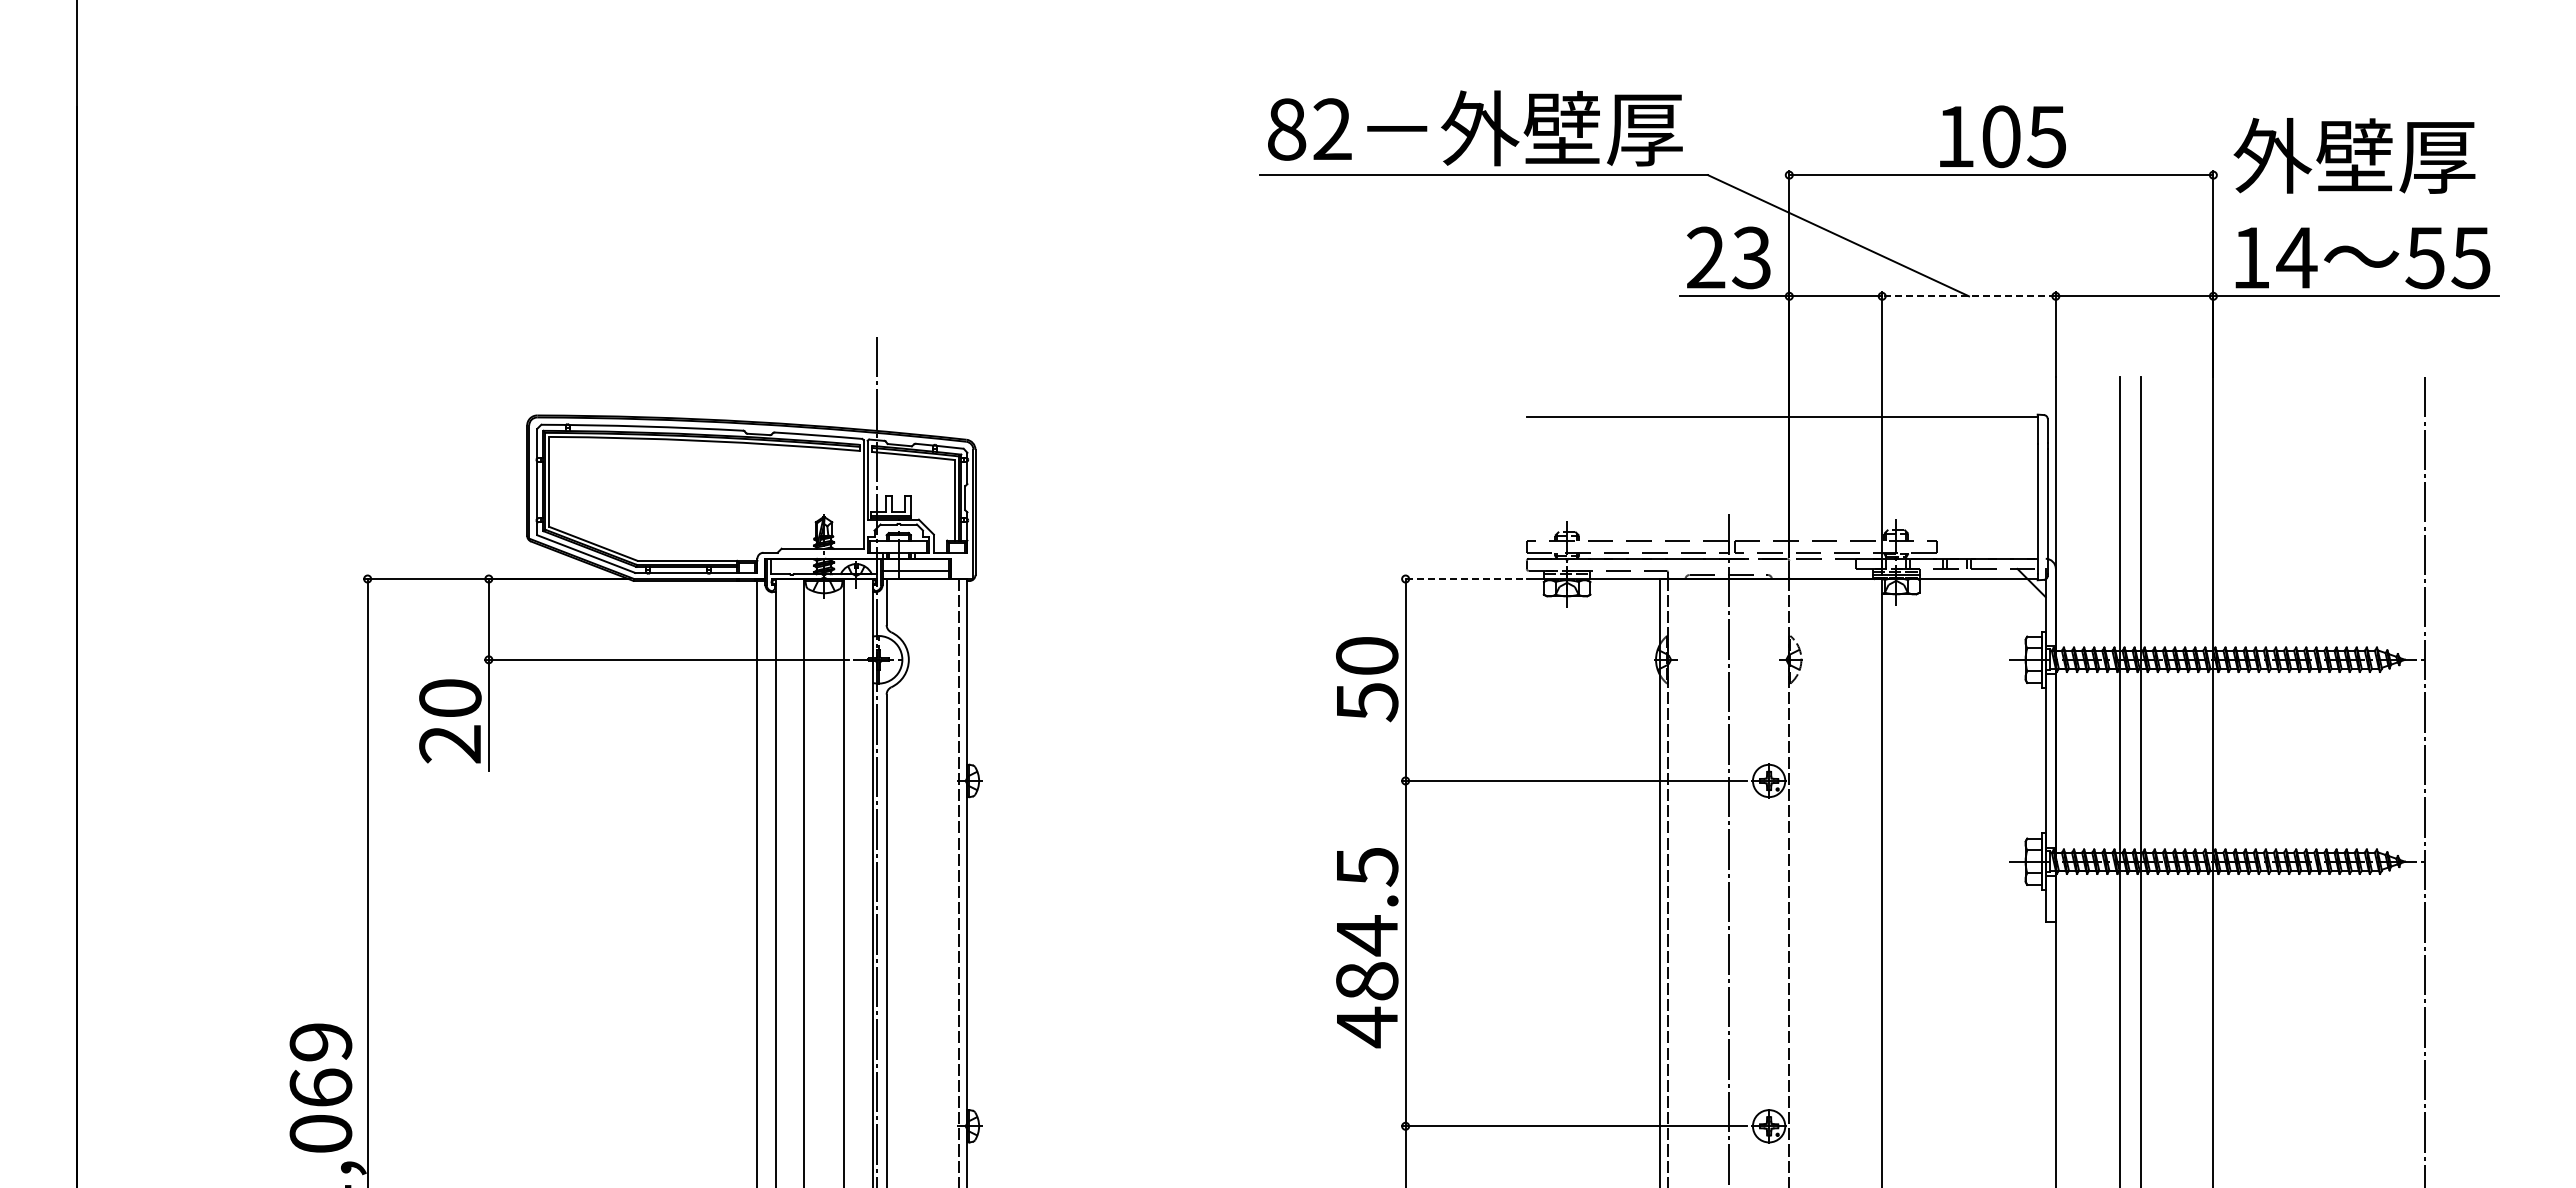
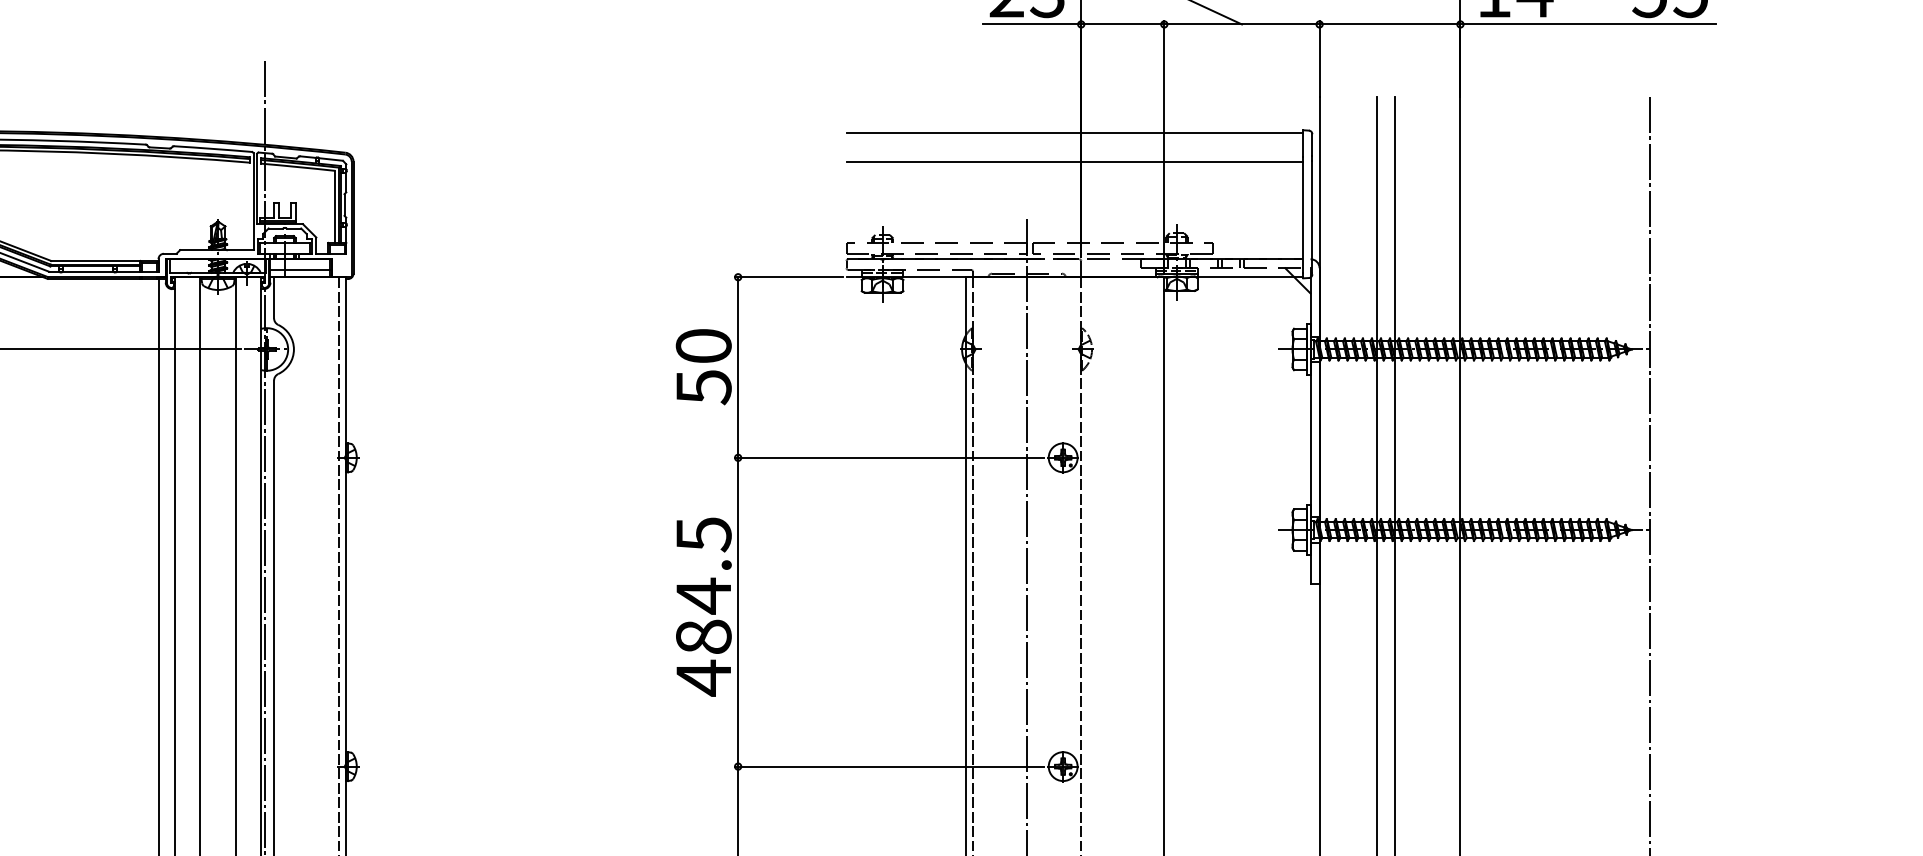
line: (1969, 296) -> (1242, 24), dashed -> solid
line: (1781, 449) -> (1074, 161), added
line: (1462, 579) -> (789, 277), dashed -> solid

